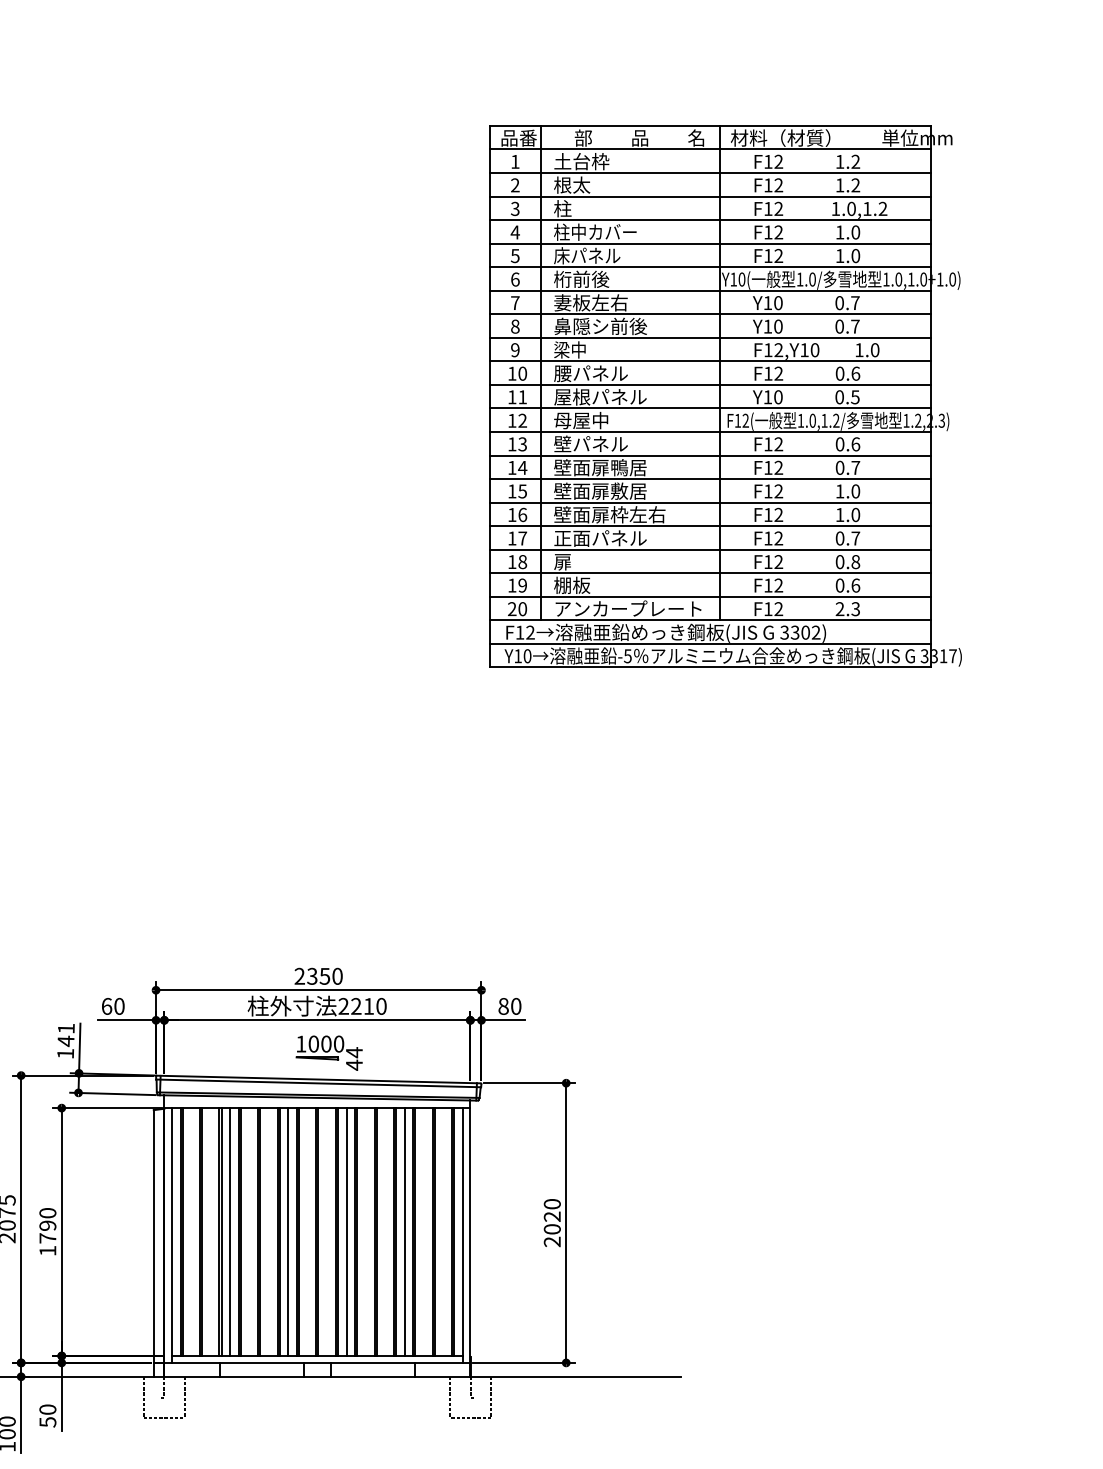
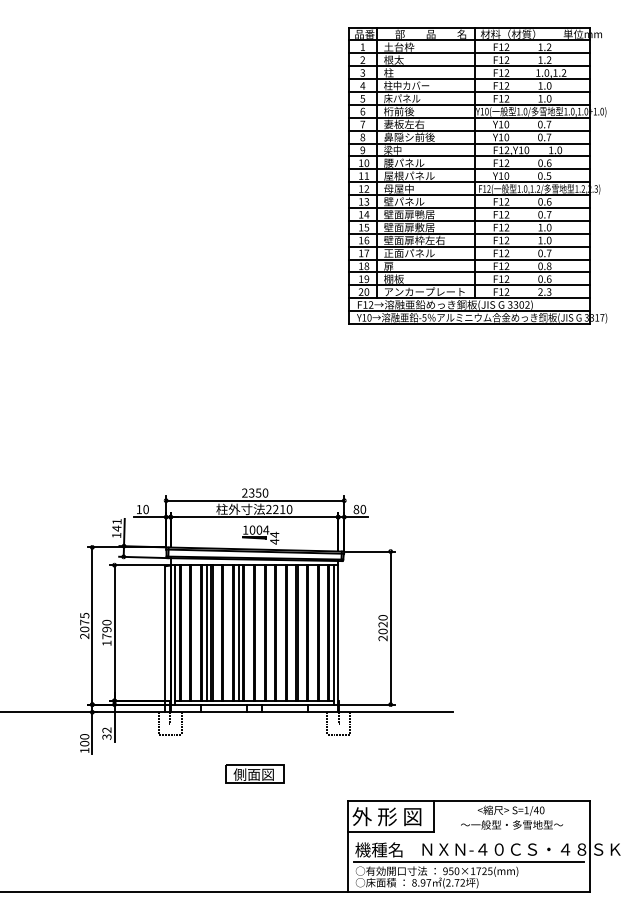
text: (107, 1006) -> (139, 509), 60 -> 10
text: (339, 1042) -> (266, 529), 1000 -> 1004
line: (346, 1231) -> (270, 632), removed
line: (405, 1231) -> (302, 632), removed
text: (47, 1415) -> (106, 733), 50 -> 32

